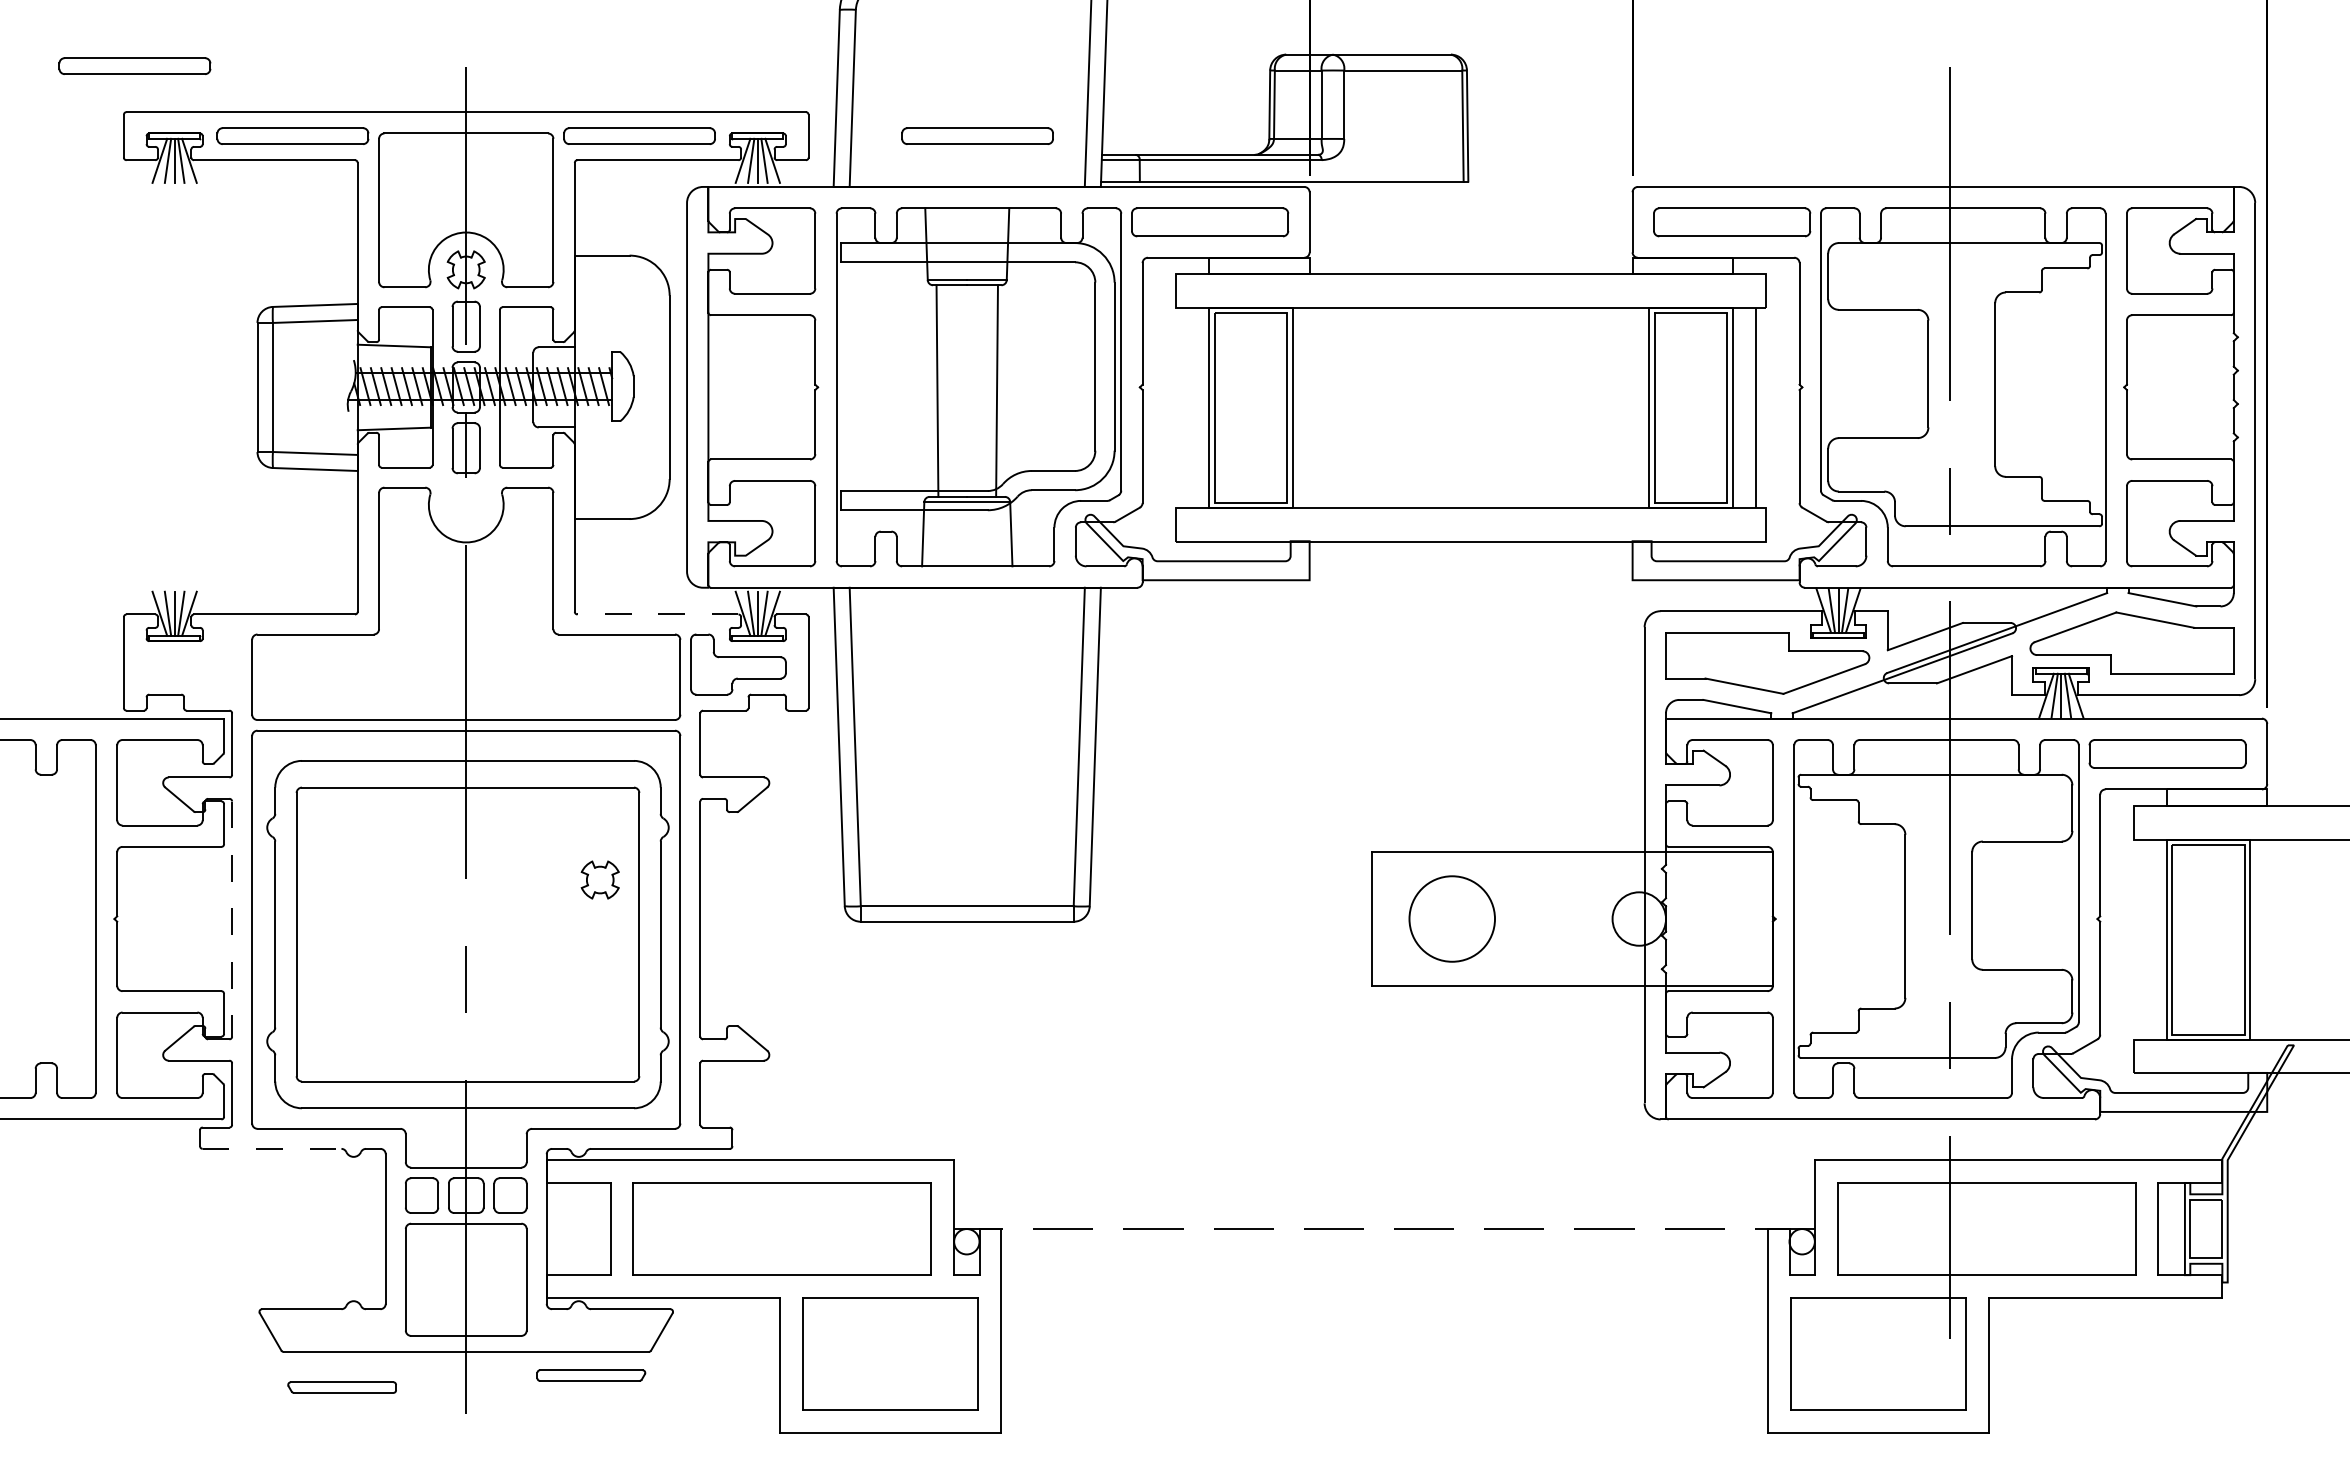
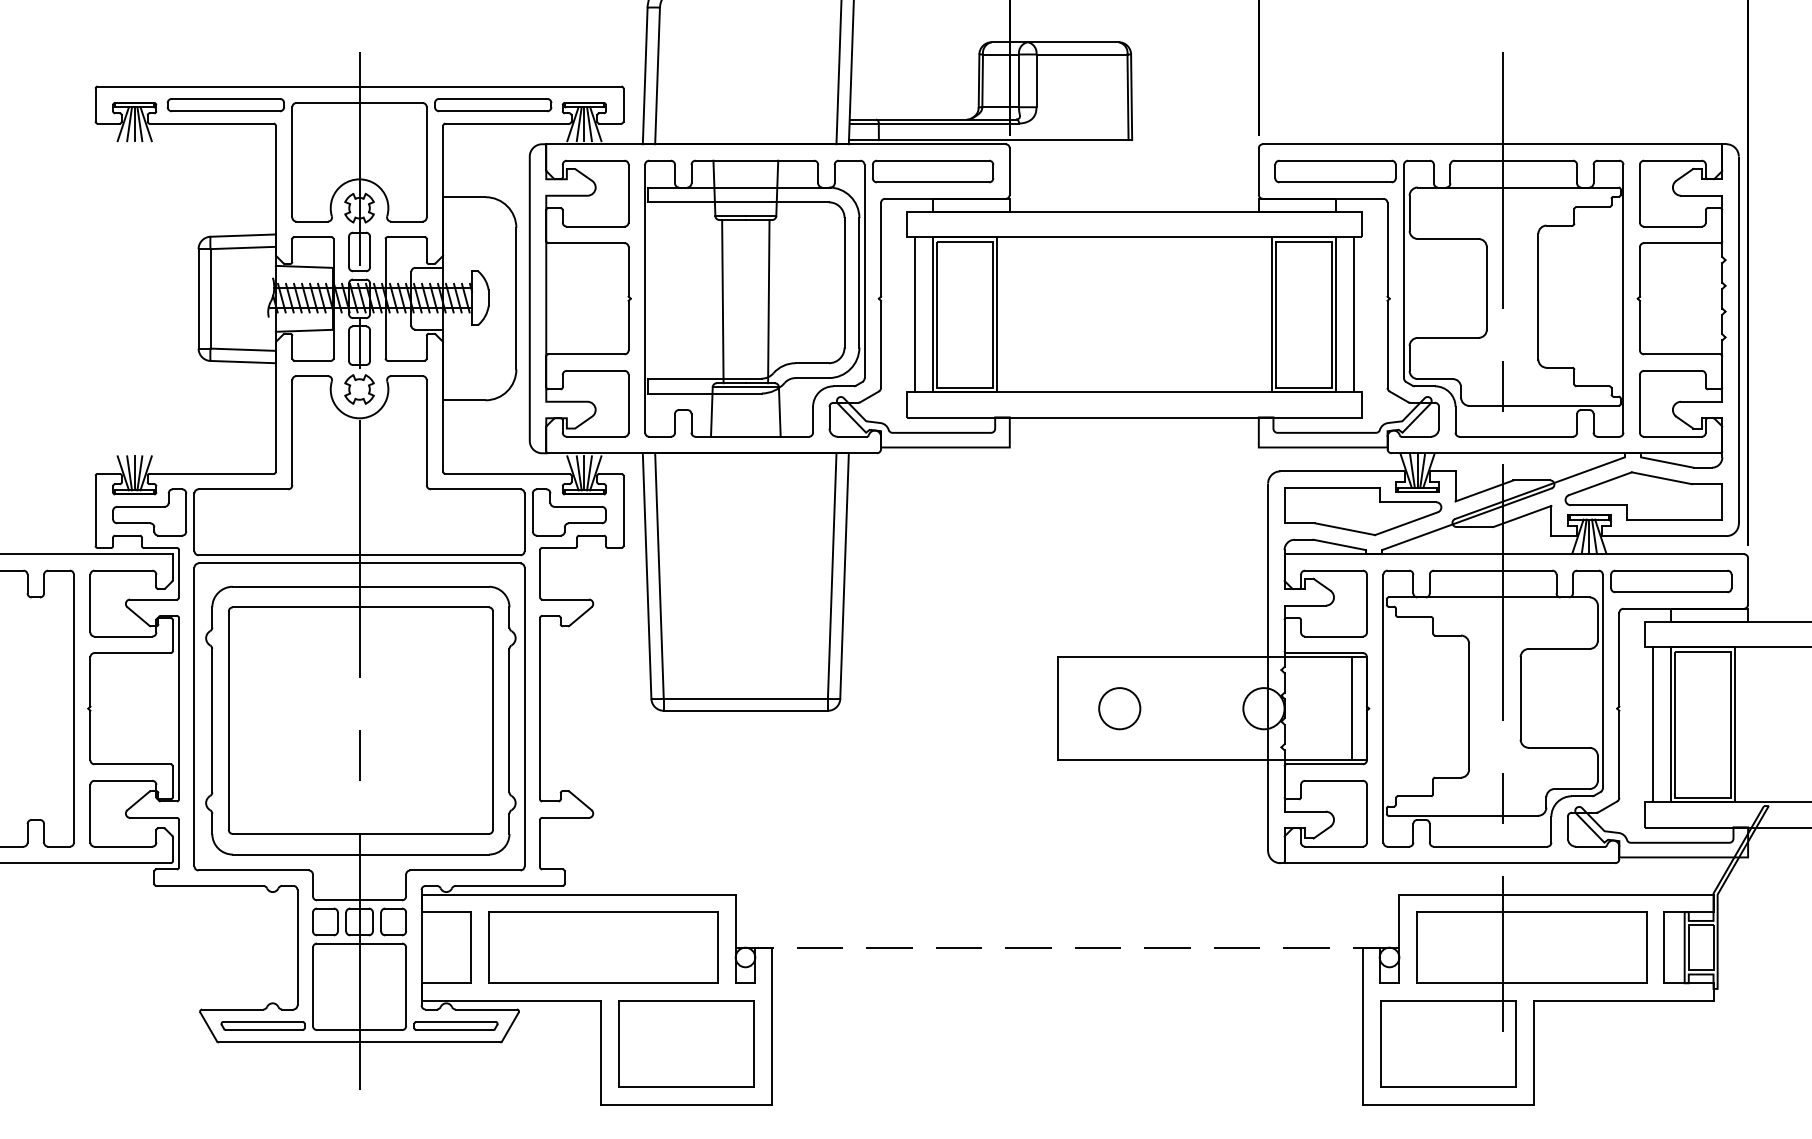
part: (134, 65) -> (103, 50), removed
part: (977, 135) -> (753, 104), removed
line: (1186, 407) -> (914, 314), added
line: (657, 614) -> (507, 473), dashed -> solid
part: (193, 664) -> (149, 512), added
part: (599, 879) -> (358, 389), moved
circle: (1451, 918) -> (1119, 708), size x0.62
line: (1753, 918) -> (1352, 708), added
line: (232, 919) -> (179, 709), dashed -> solid
line: (2144, 939) -> (1653, 724), added
line: (272, 1148) -> (210, 885), dashed -> solid
part: (591, 1375) -> (456, 1025), moved
part: (341, 1387) -> (262, 1025), moved

